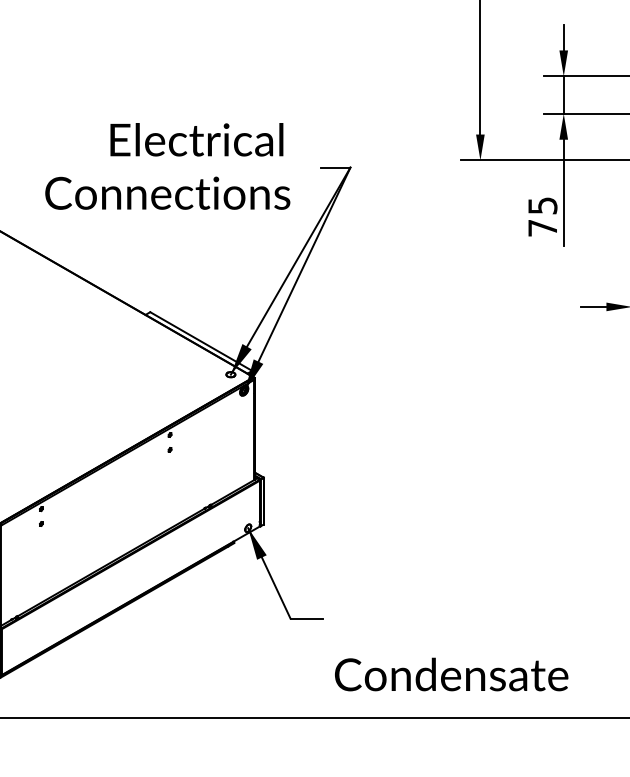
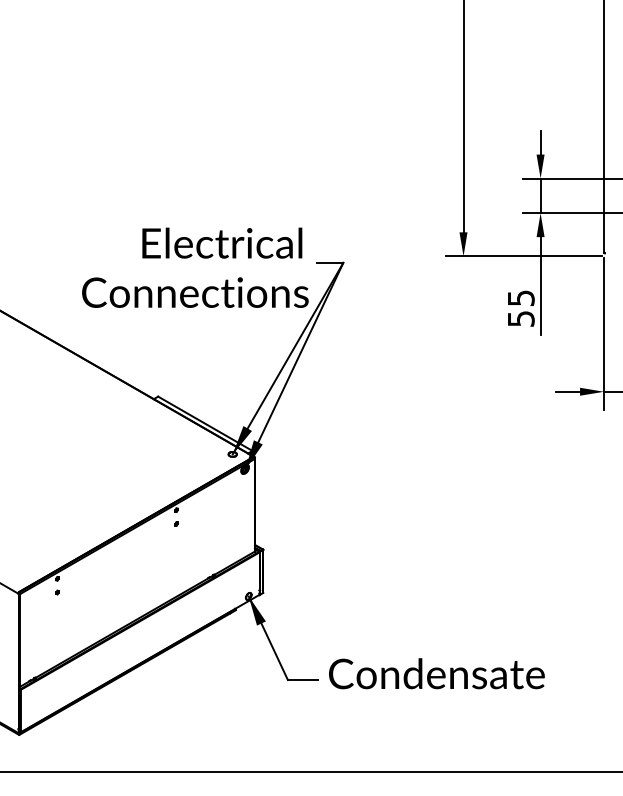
text: (167, 166) -> (195, 267), moved
text: (543, 227) -> (521, 318), 75 -> 55
text: (451, 674) -> (436, 673), moved

